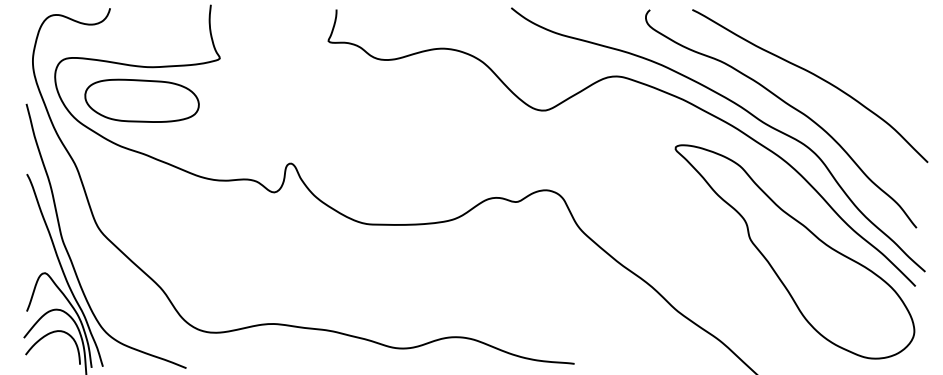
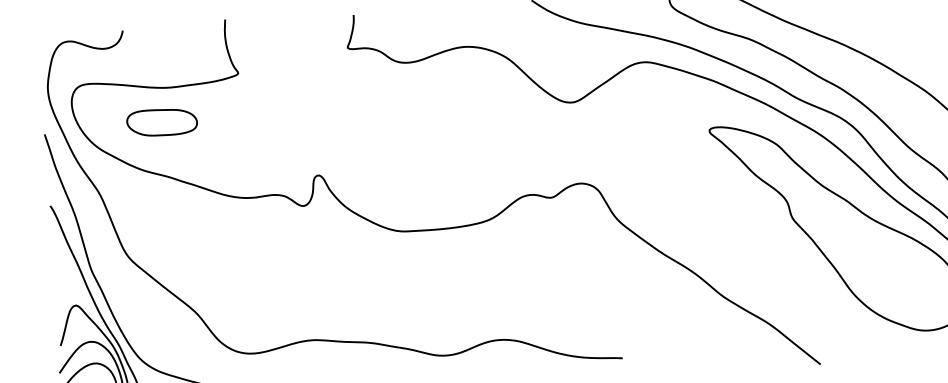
part: (141, 100) -> (161, 122), size x0.6

